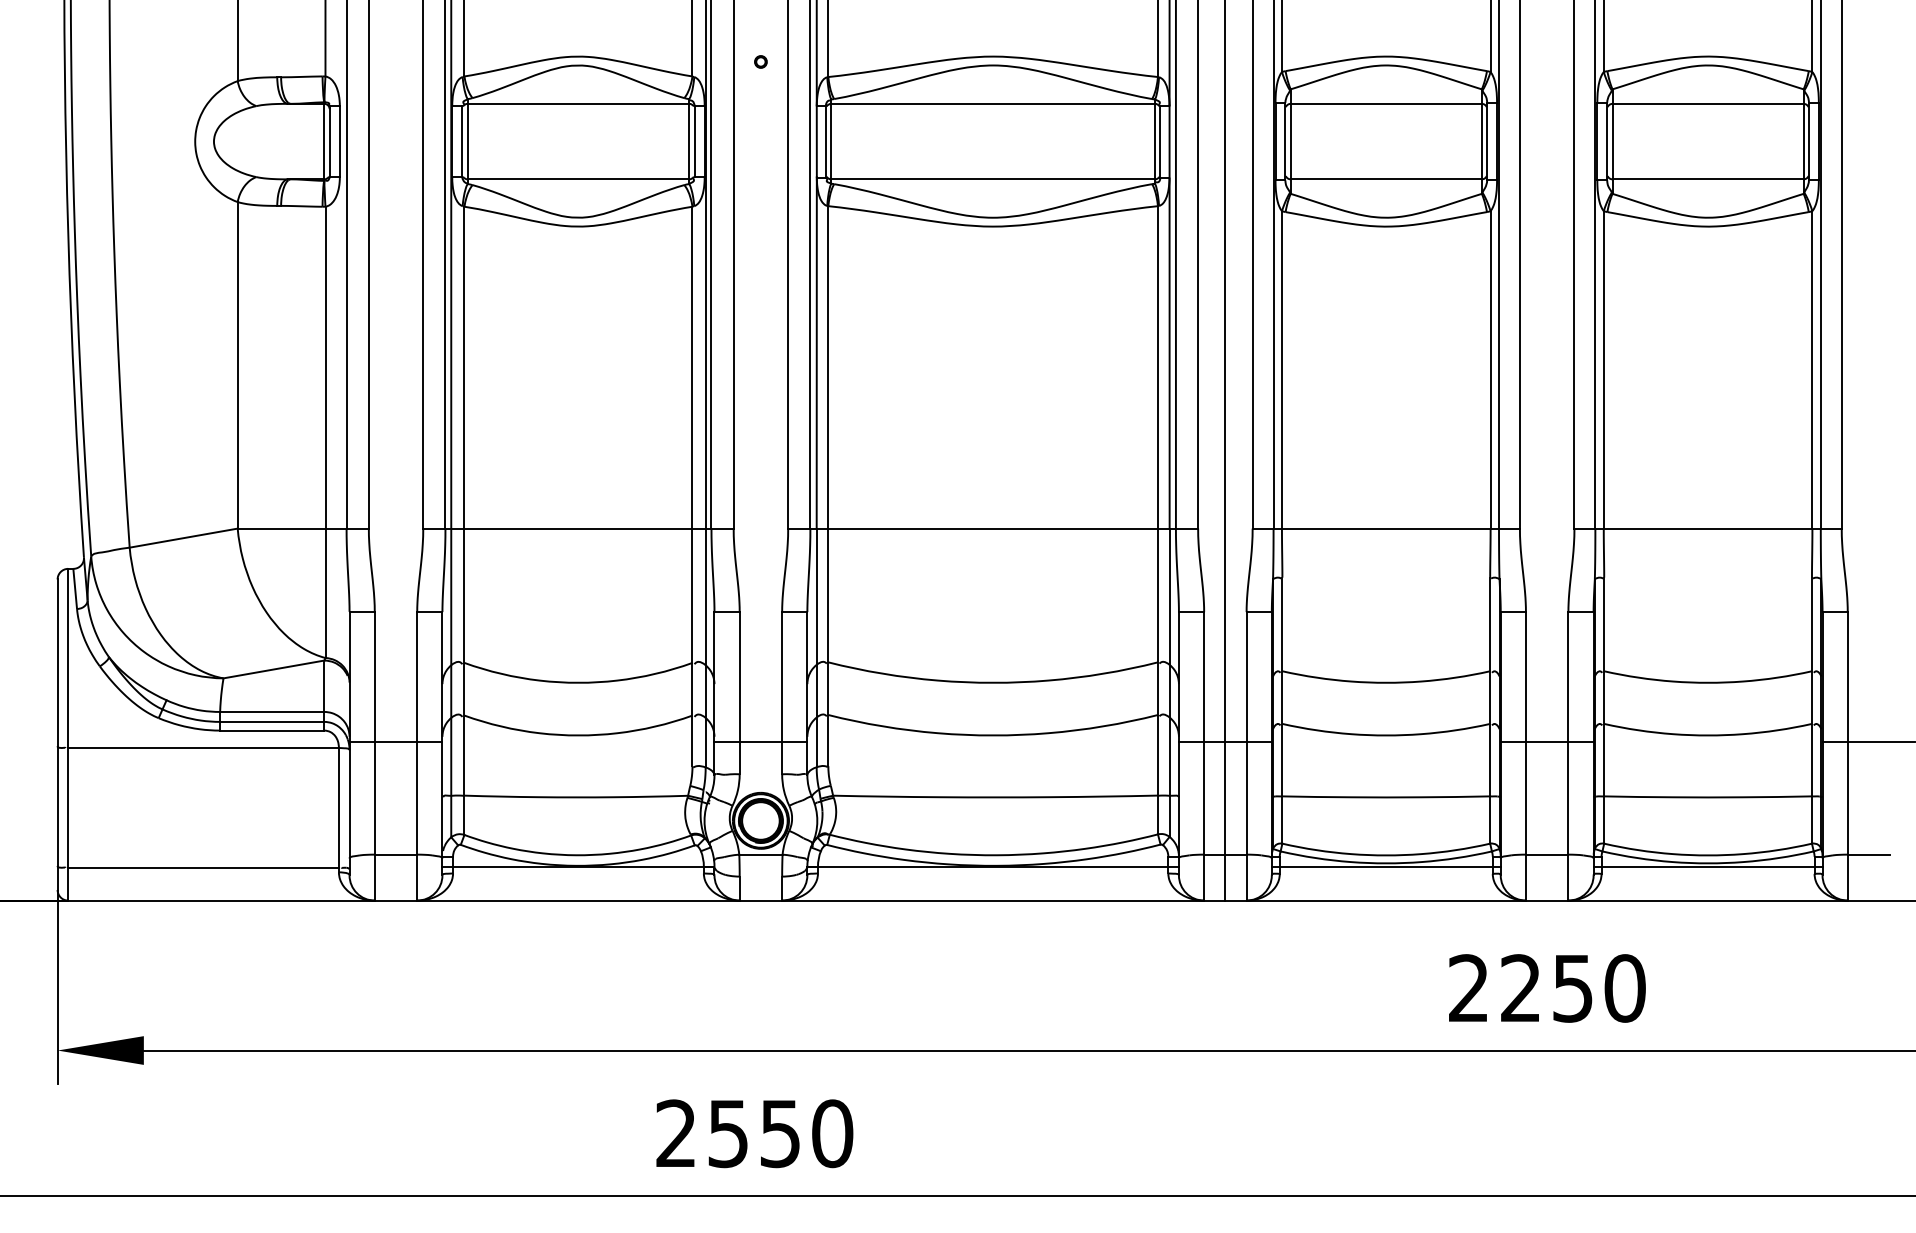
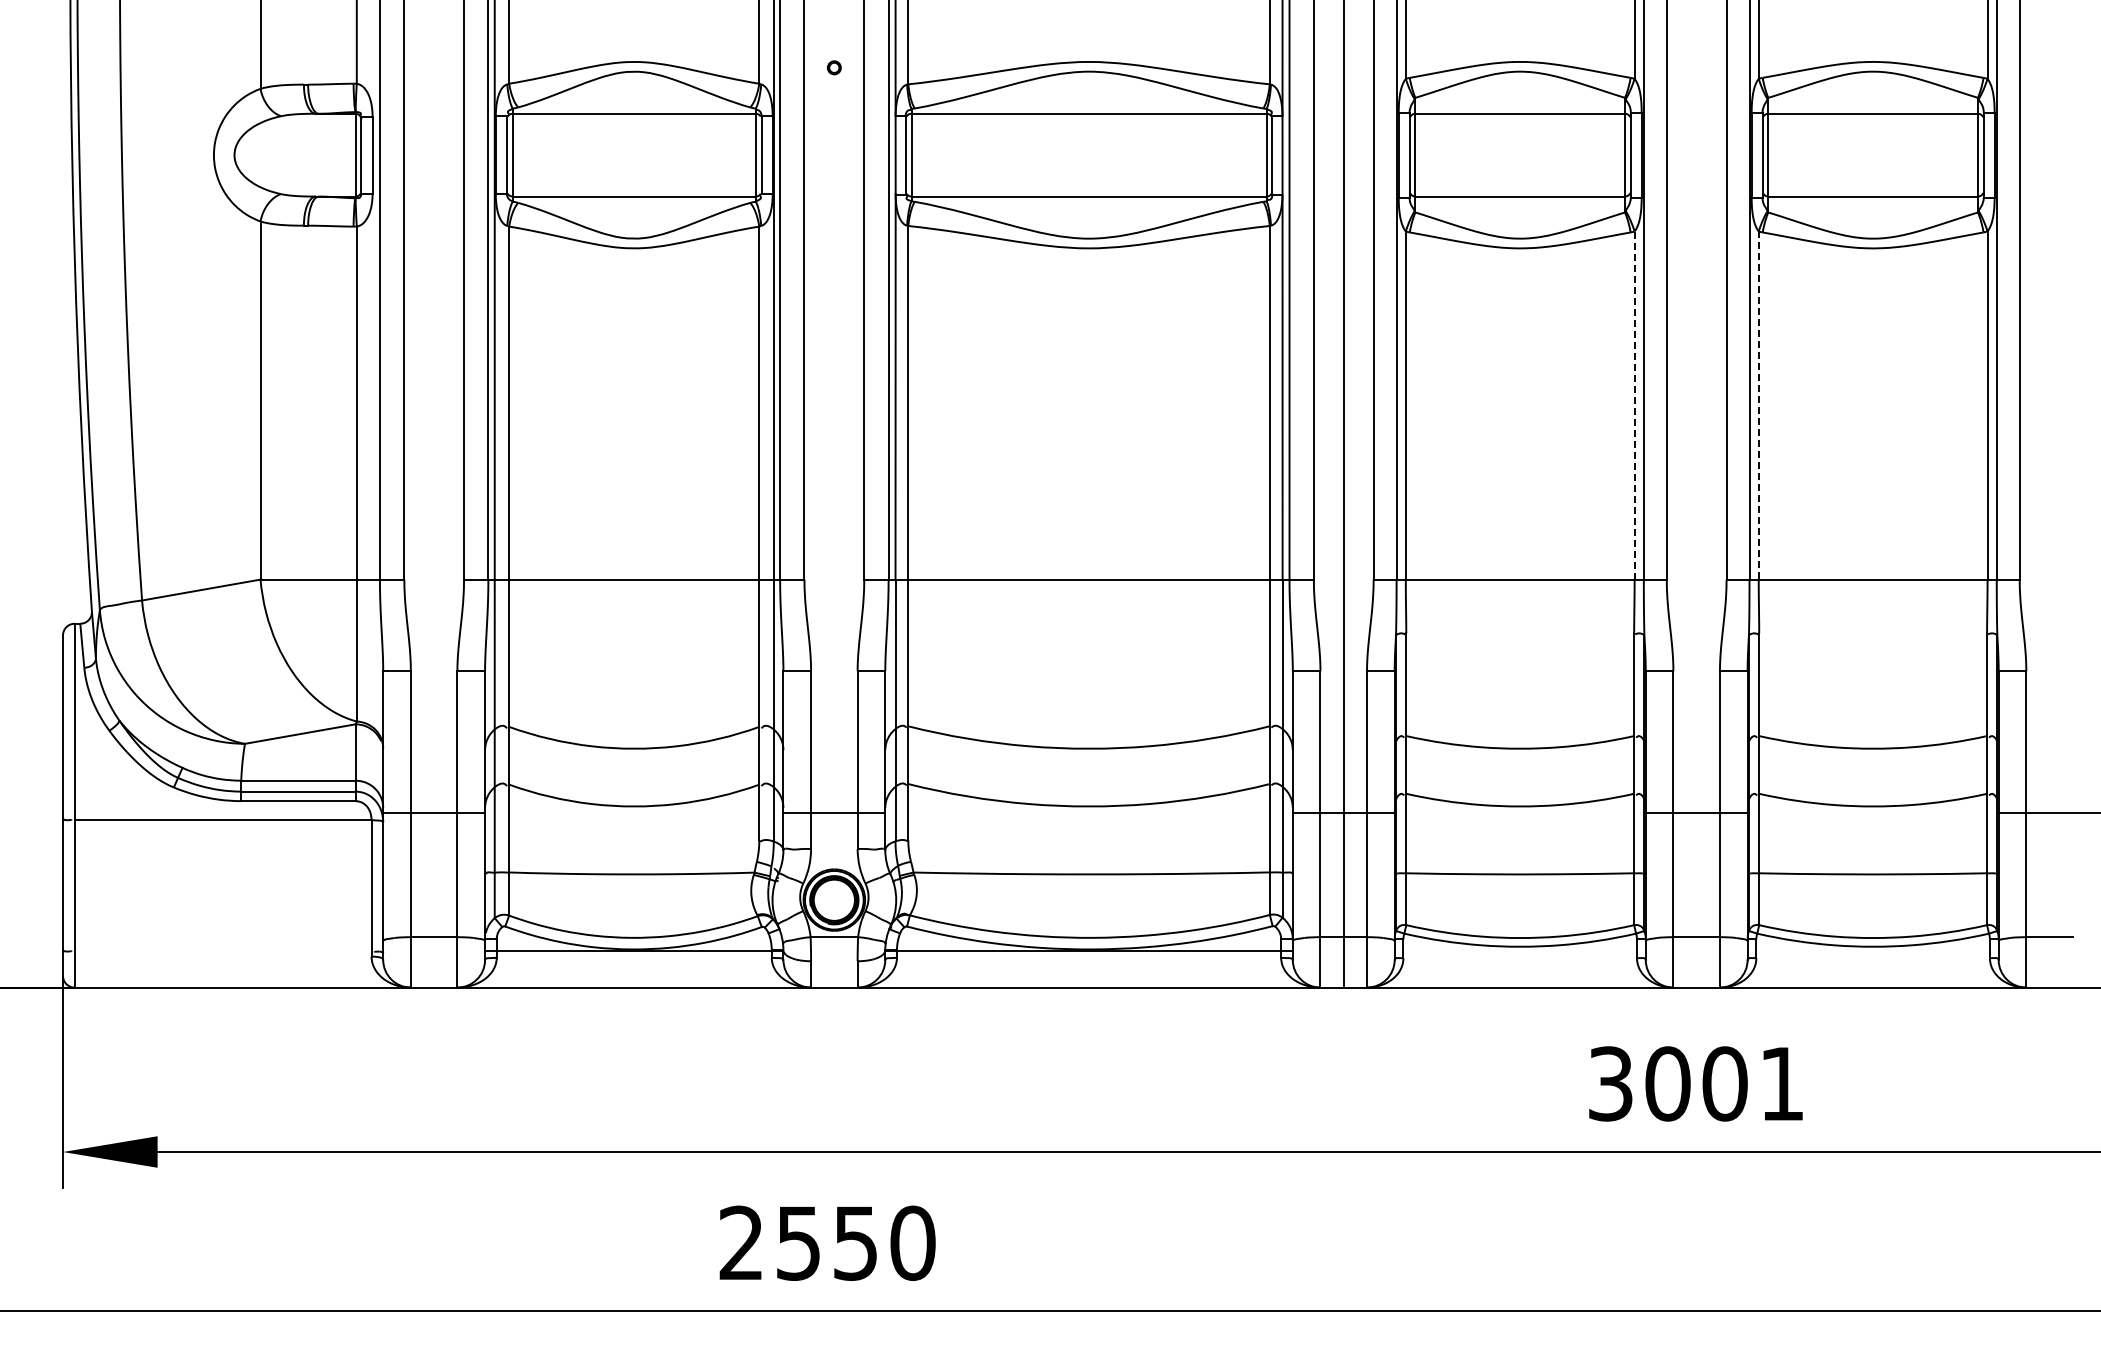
line: (1490, 369) -> (1634, 405), solid -> dashed
line: (1603, 370) -> (1758, 406), solid -> dashed
line: (203, 867) -> (222, 951), removed
line: (1385, 867) -> (1519, 951), removed
line: (1707, 867) -> (1872, 951), removed
text: (1547, 988) -> (1696, 1083), 2250 -> 3001

